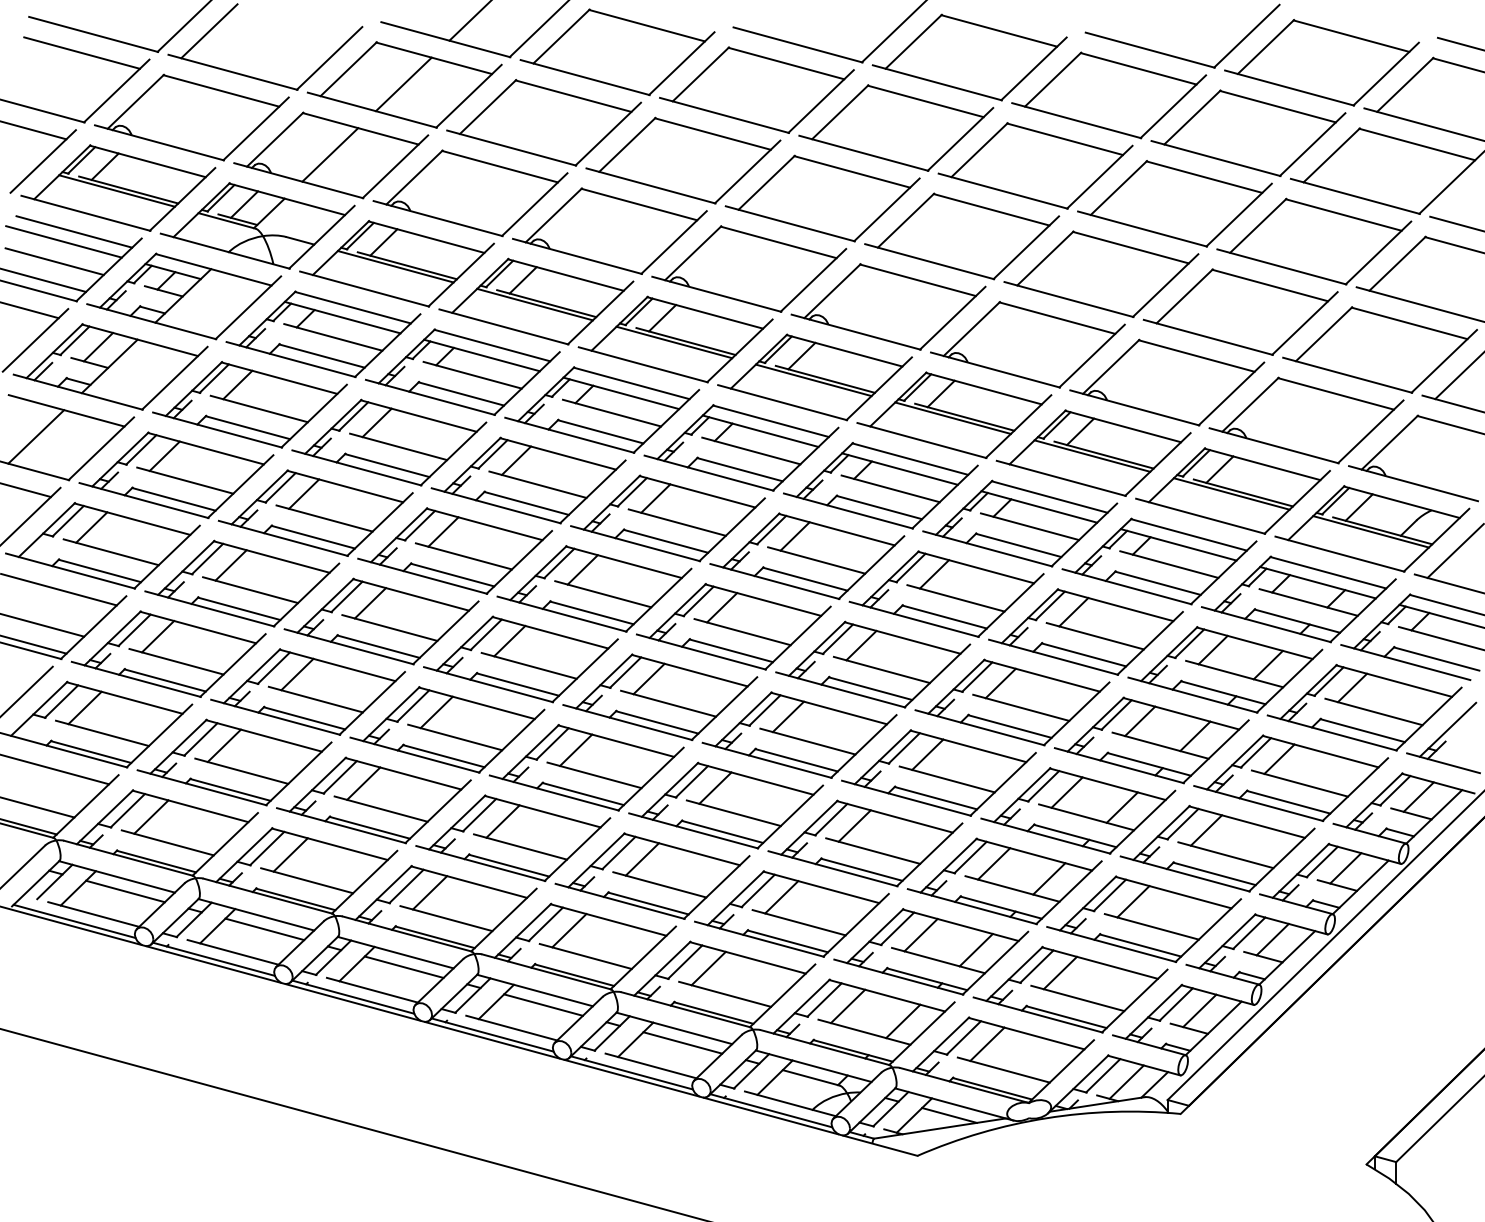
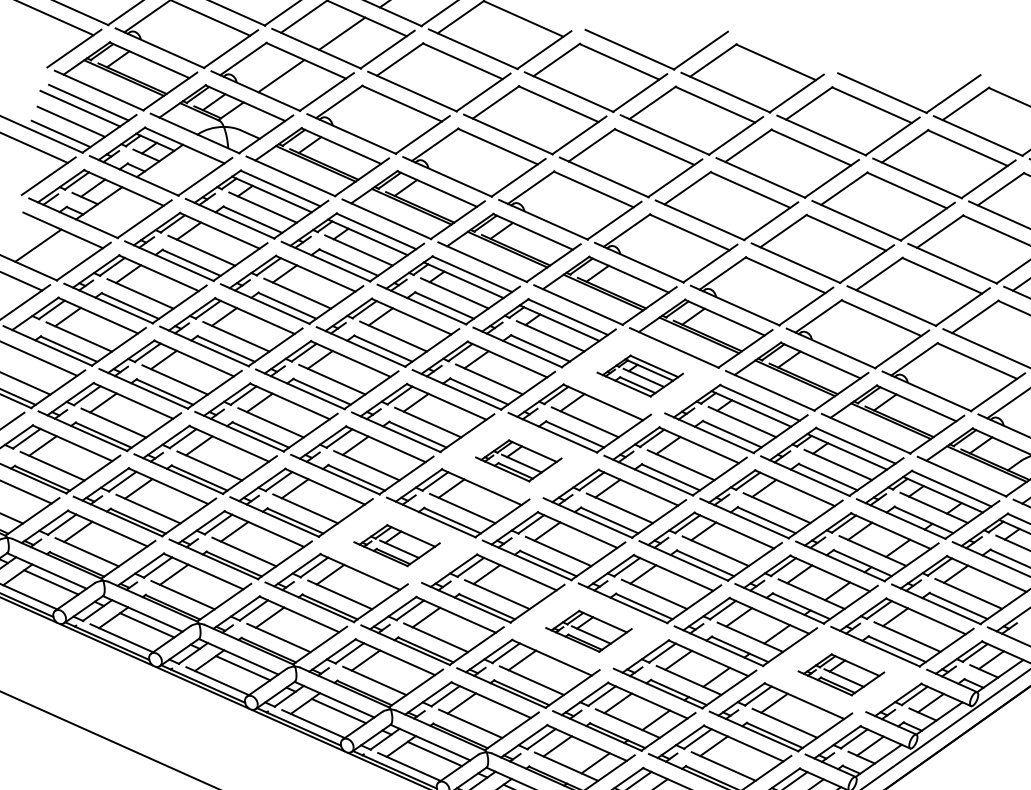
part: (880, 485) -> (639, 375), size x0.6
part: (733, 626) -> (518, 460), size x0.6
part: (586, 767) -> (396, 545), size x0.6
part: (865, 843) -> (588, 631), size x0.6
part: (1217, 848) -> (840, 674), size x0.6

